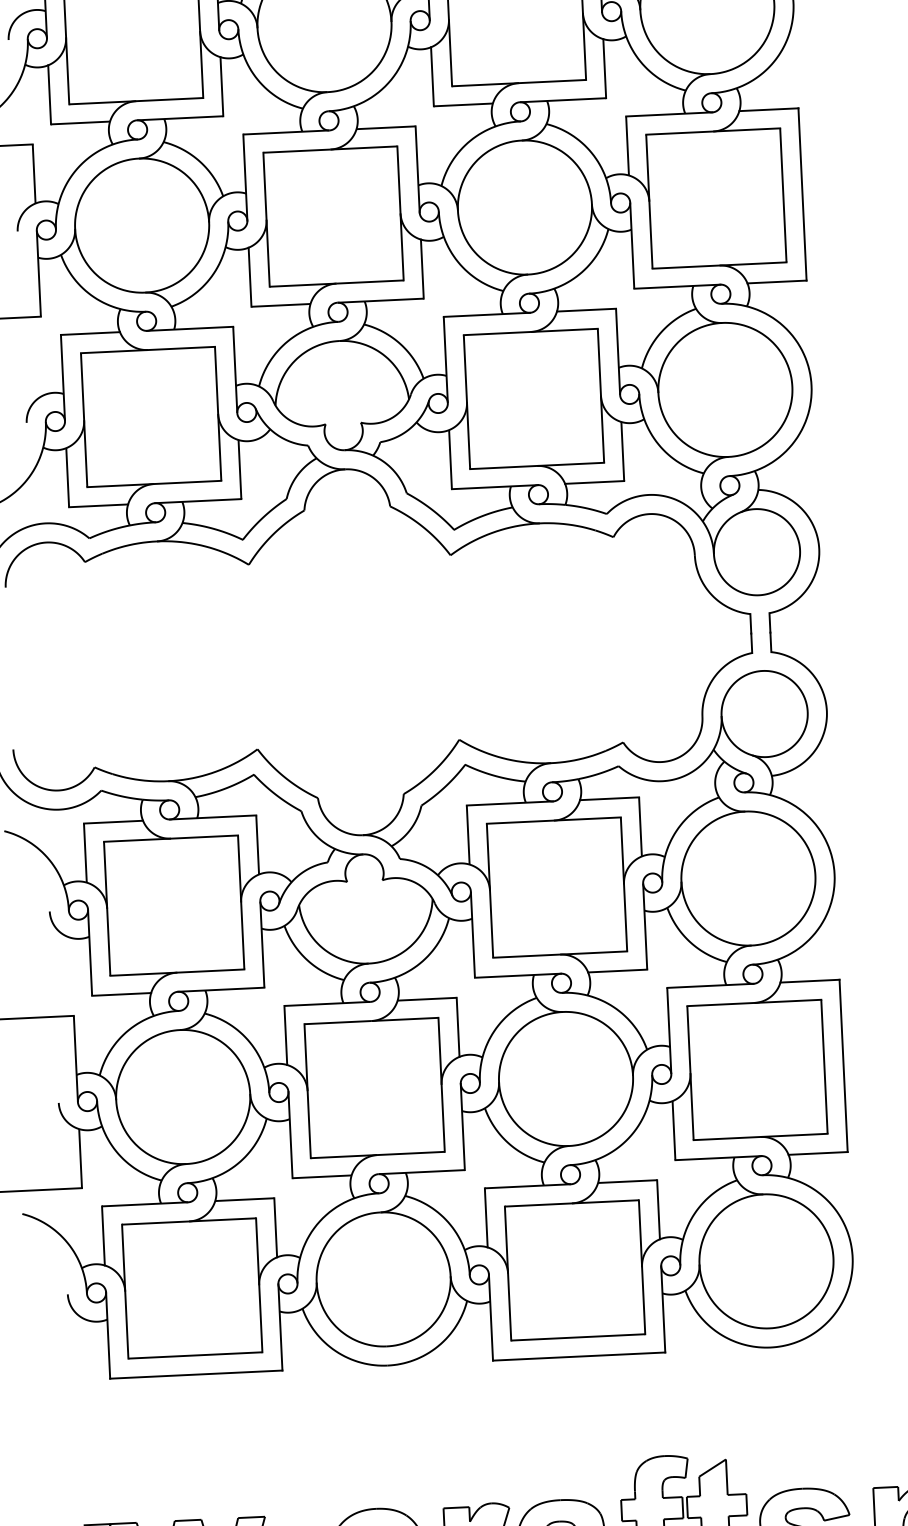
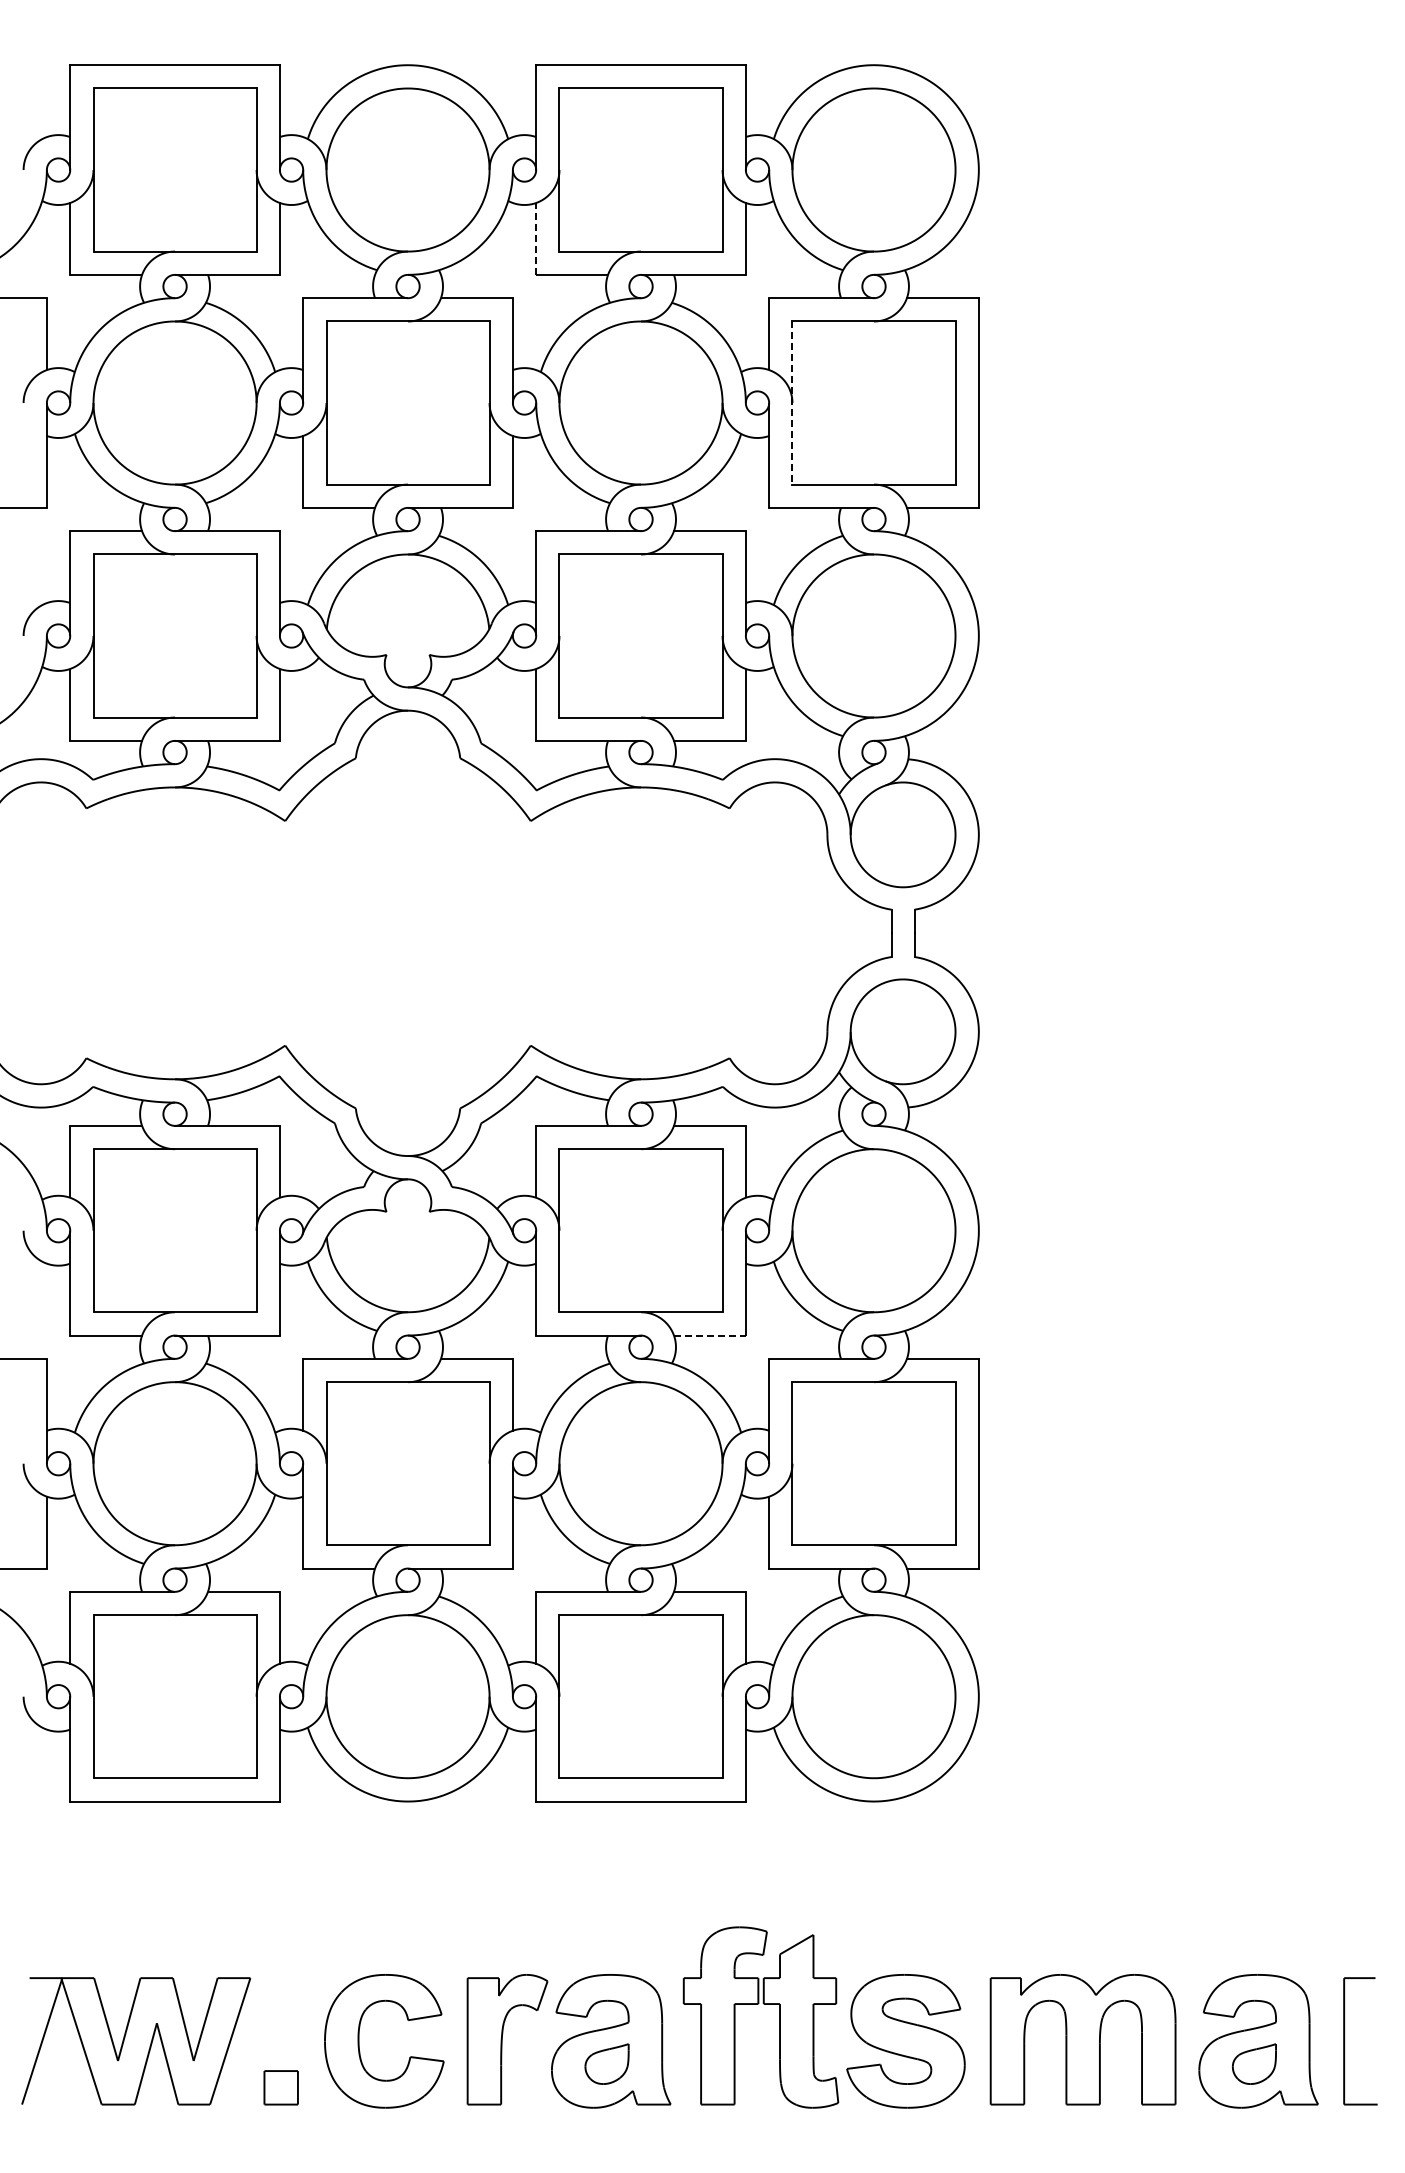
line: (432, 76) -> (536, 238), solid -> dashed
line: (649, 202) -> (792, 403), solid -> dashed
line: (617, 971) -> (709, 1335), solid -> dashed

